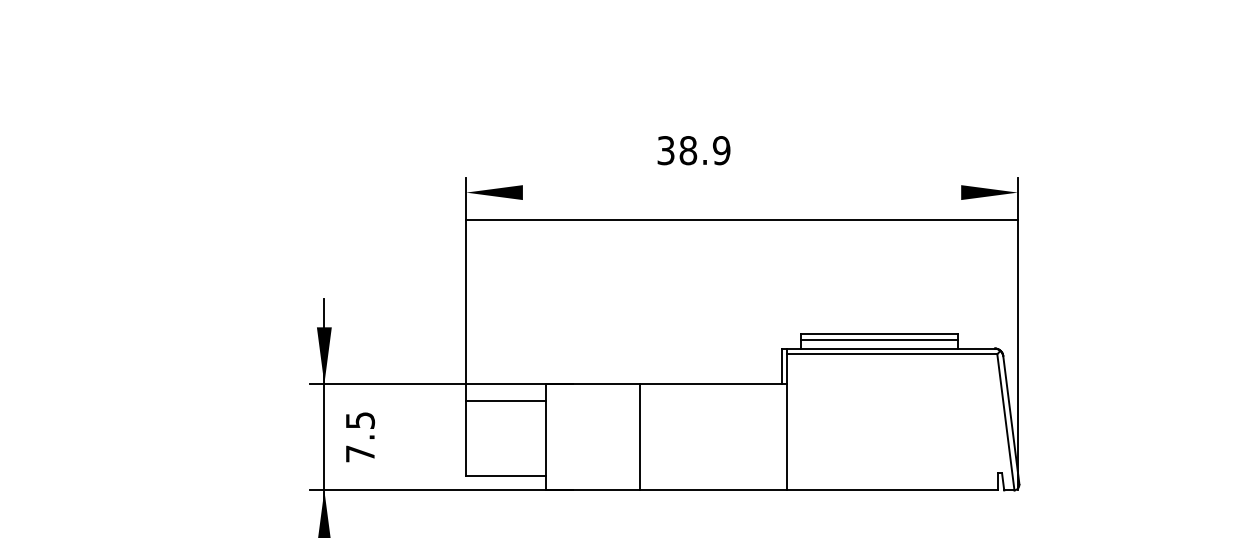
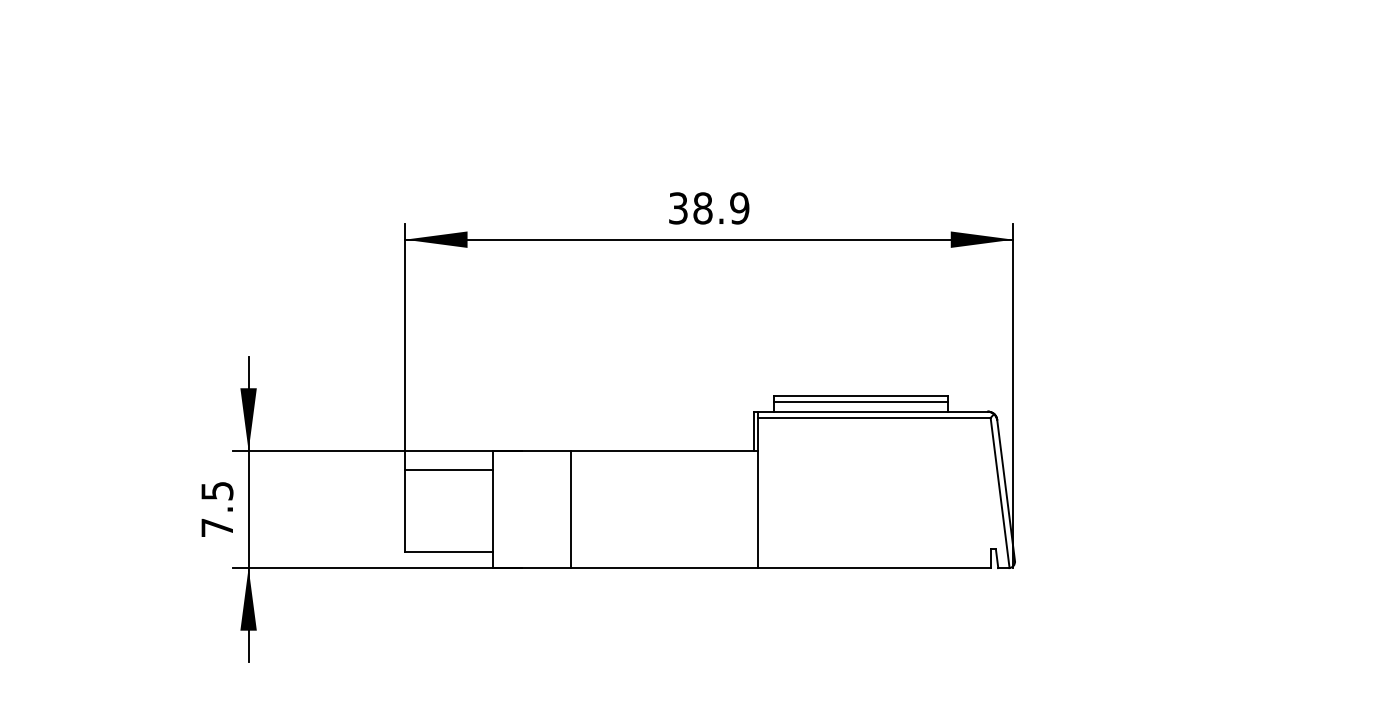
text: (694, 150) -> (709, 208), moved
line: (742, 219) -> (709, 239), moved
text: (360, 437) -> (217, 509), moved
line: (639, 437) -> (570, 509), moved

